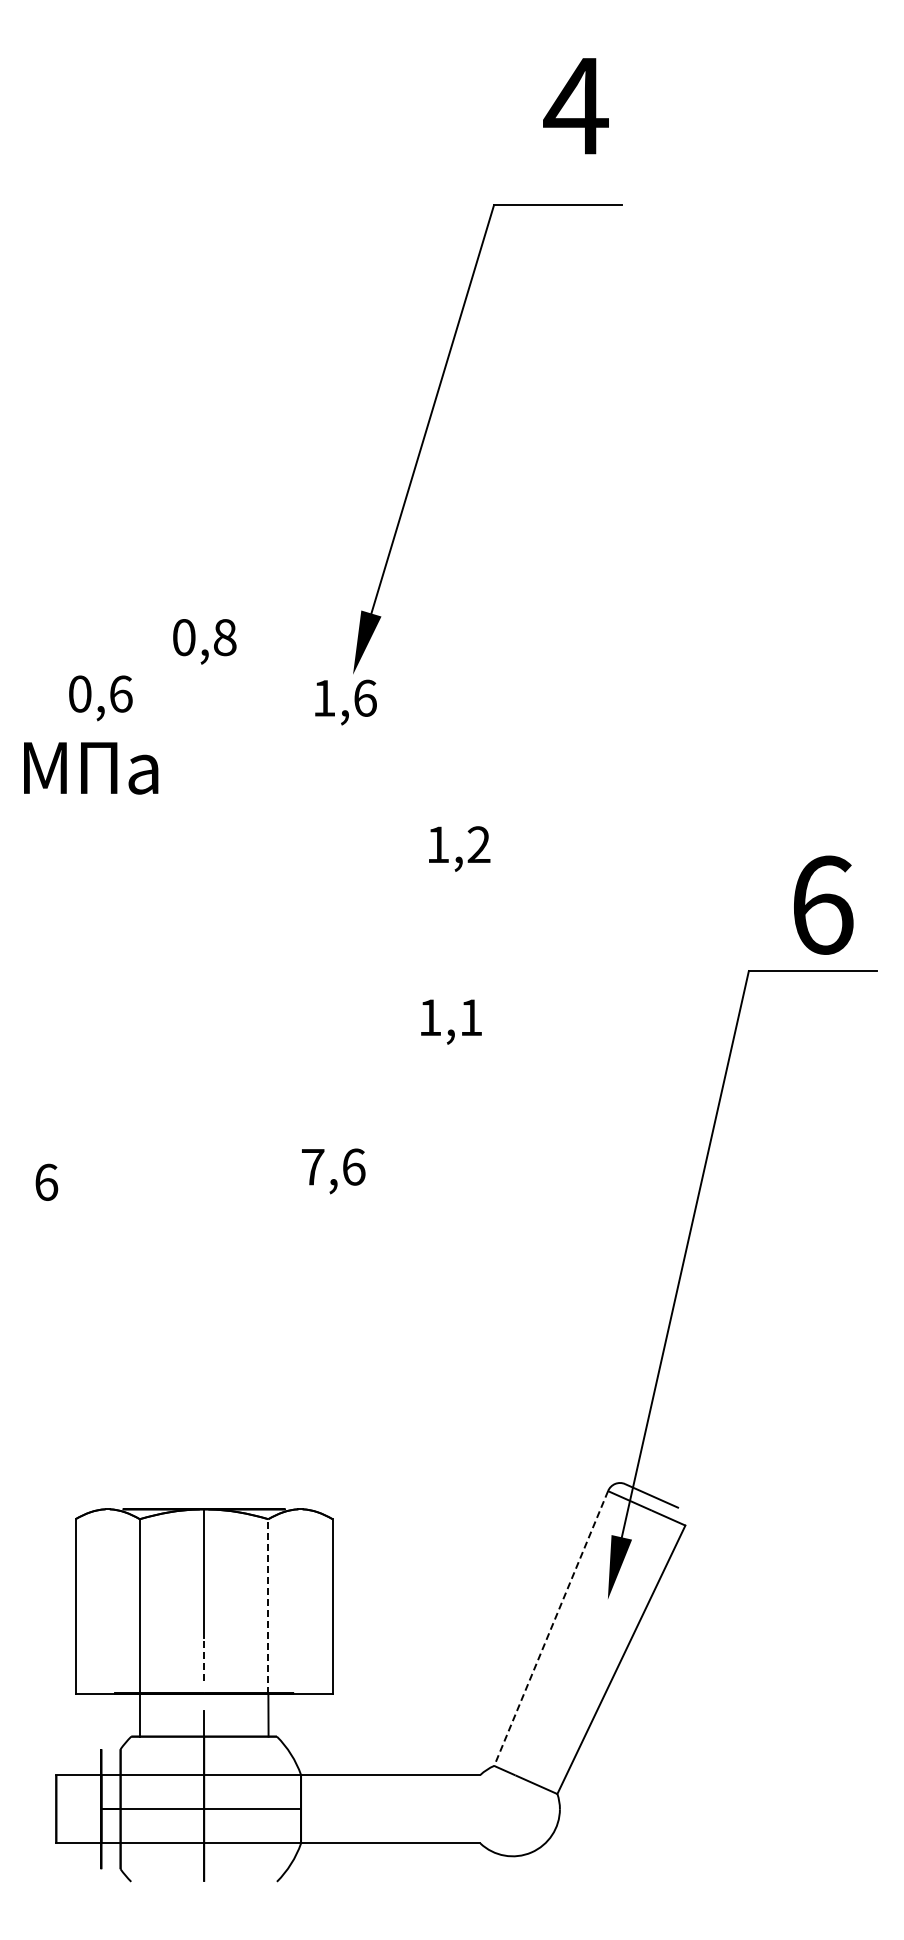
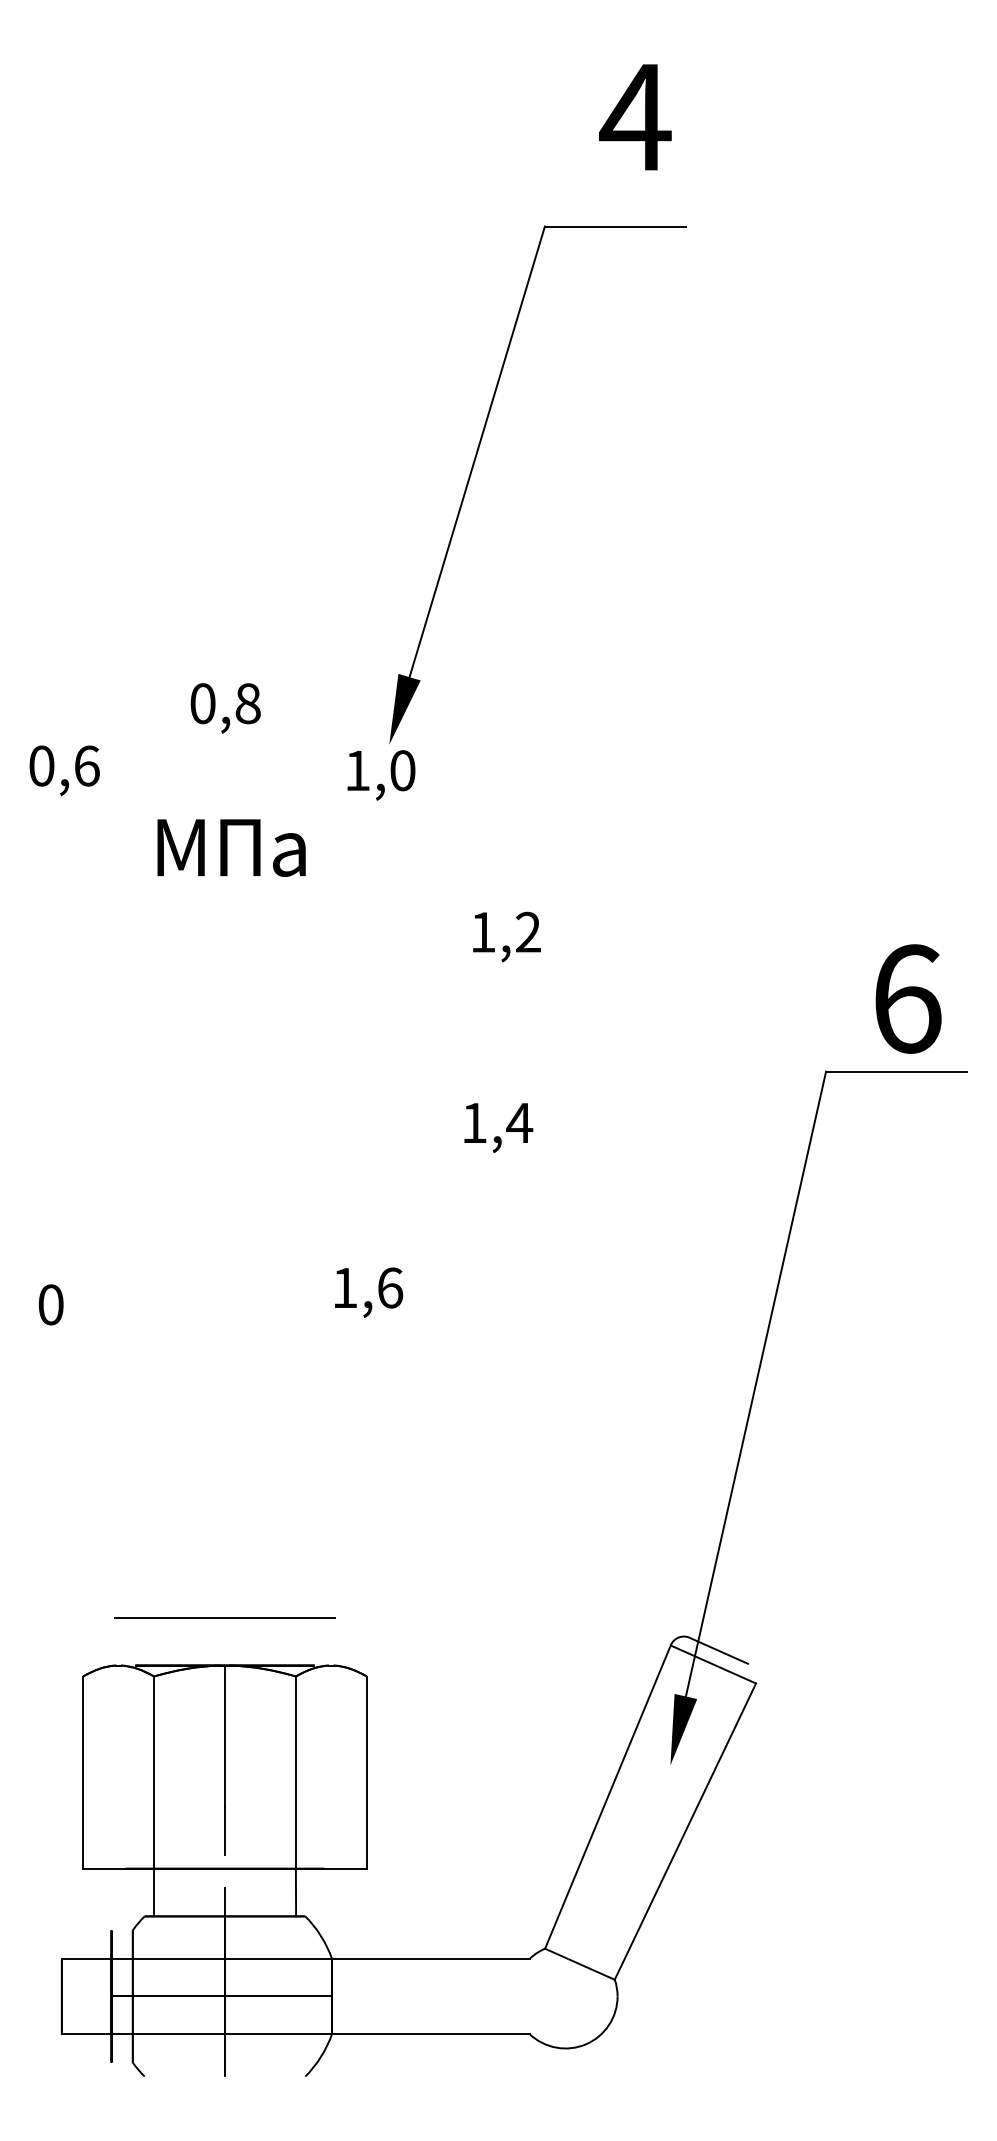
text: (365, 697) -> (403, 769), 1,6 -> 1,0
text: (100, 698) -> (64, 770), moved
text: (91, 768) -> (232, 848), moved
text: (470, 1017) -> (518, 1122), 1,1 -> 1,4
text: (313, 1167) -> (345, 1288), 7,6 -> 1,6
text: (46, 1181) -> (51, 1303), 6 -> 0
line: (203, 1466) -> (224, 1618), added
line: (268, 1605) -> (296, 1771), dashed -> solid
line: (551, 1628) -> (608, 1797), dashed -> solid
line: (204, 1658) -> (225, 1830), dashed -> solid

